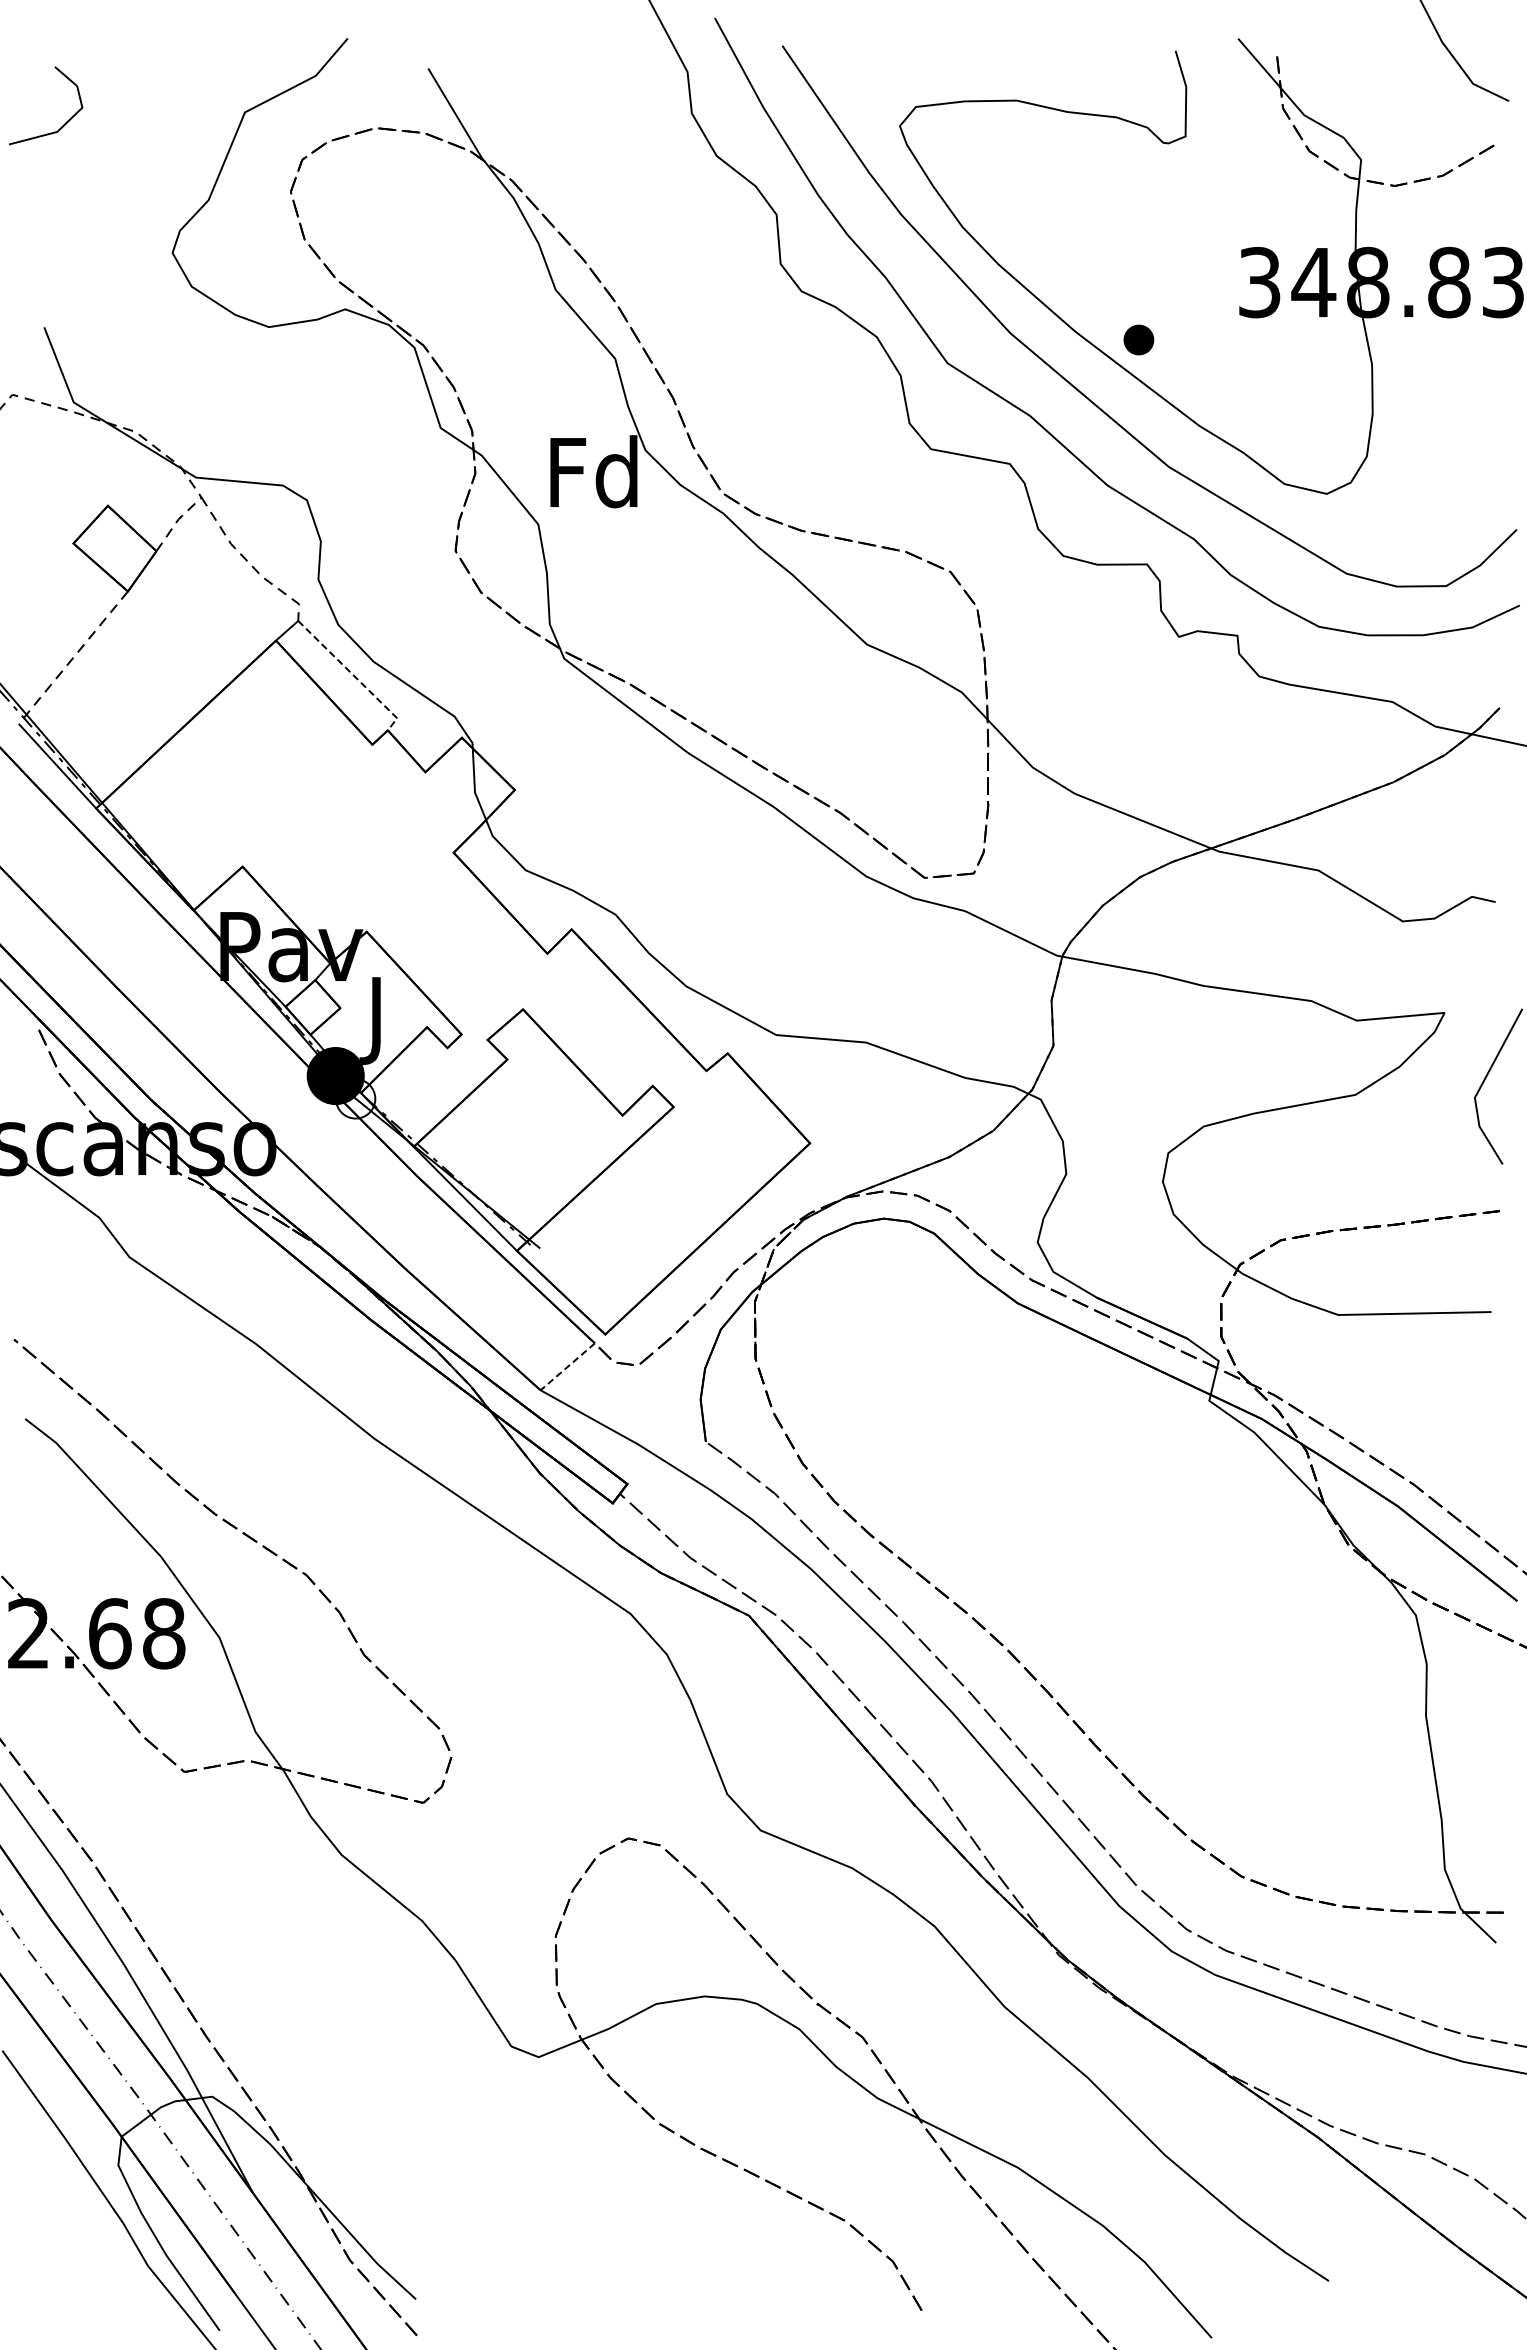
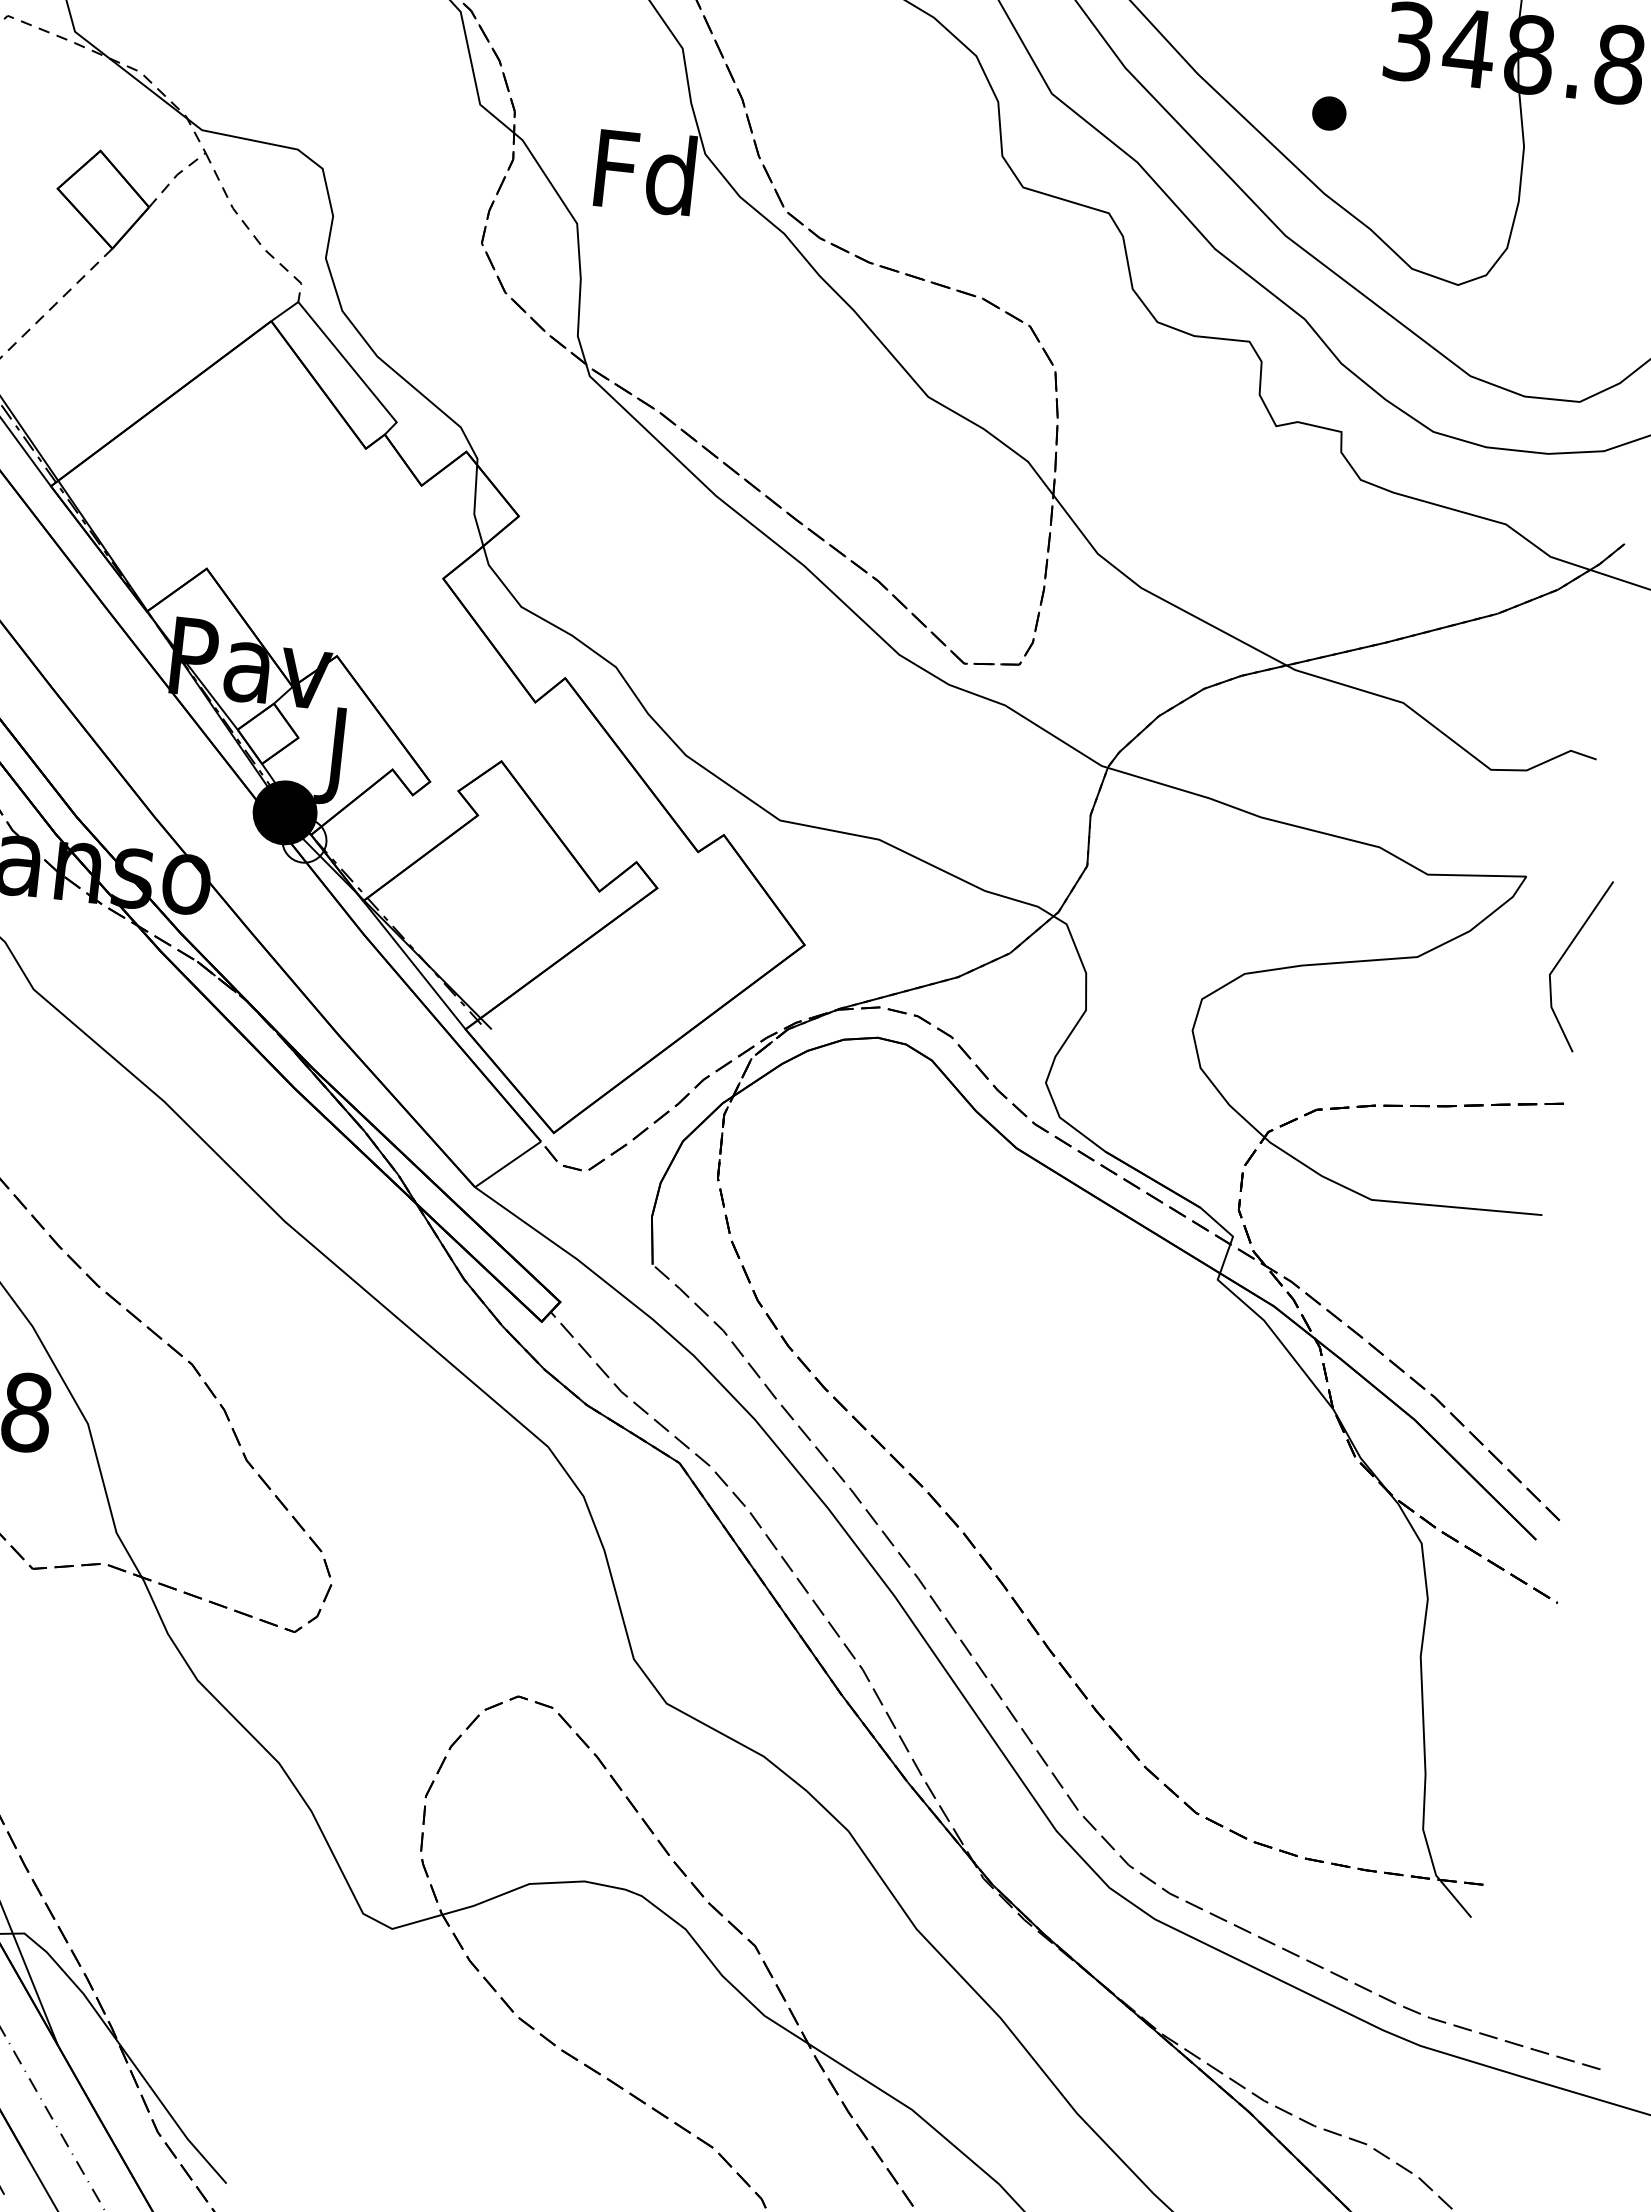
part: (1138, 339) -> (1328, 112), moved
line: (353, 675) -> (353, 369), dashed -> solid
line: (567, 1366) -> (507, 1164), dashed -> solid

